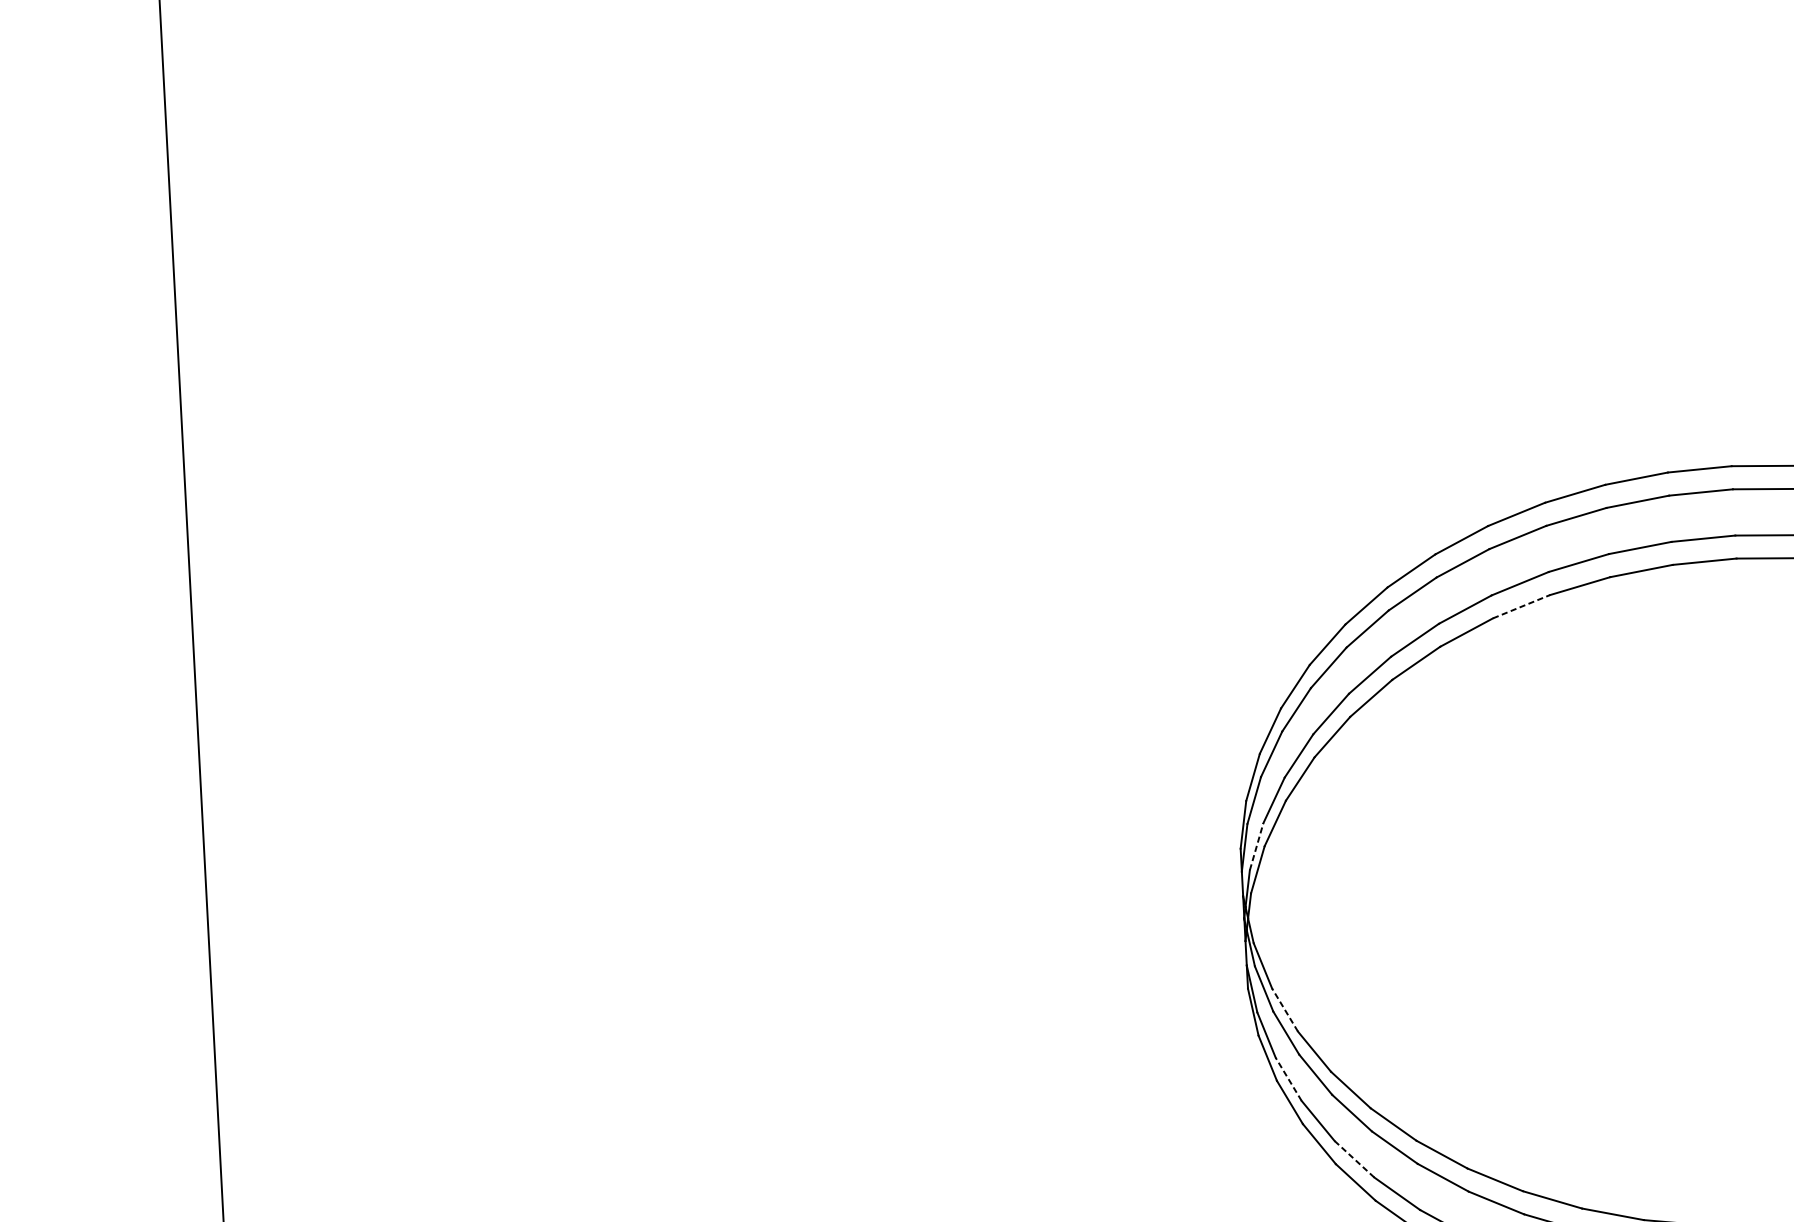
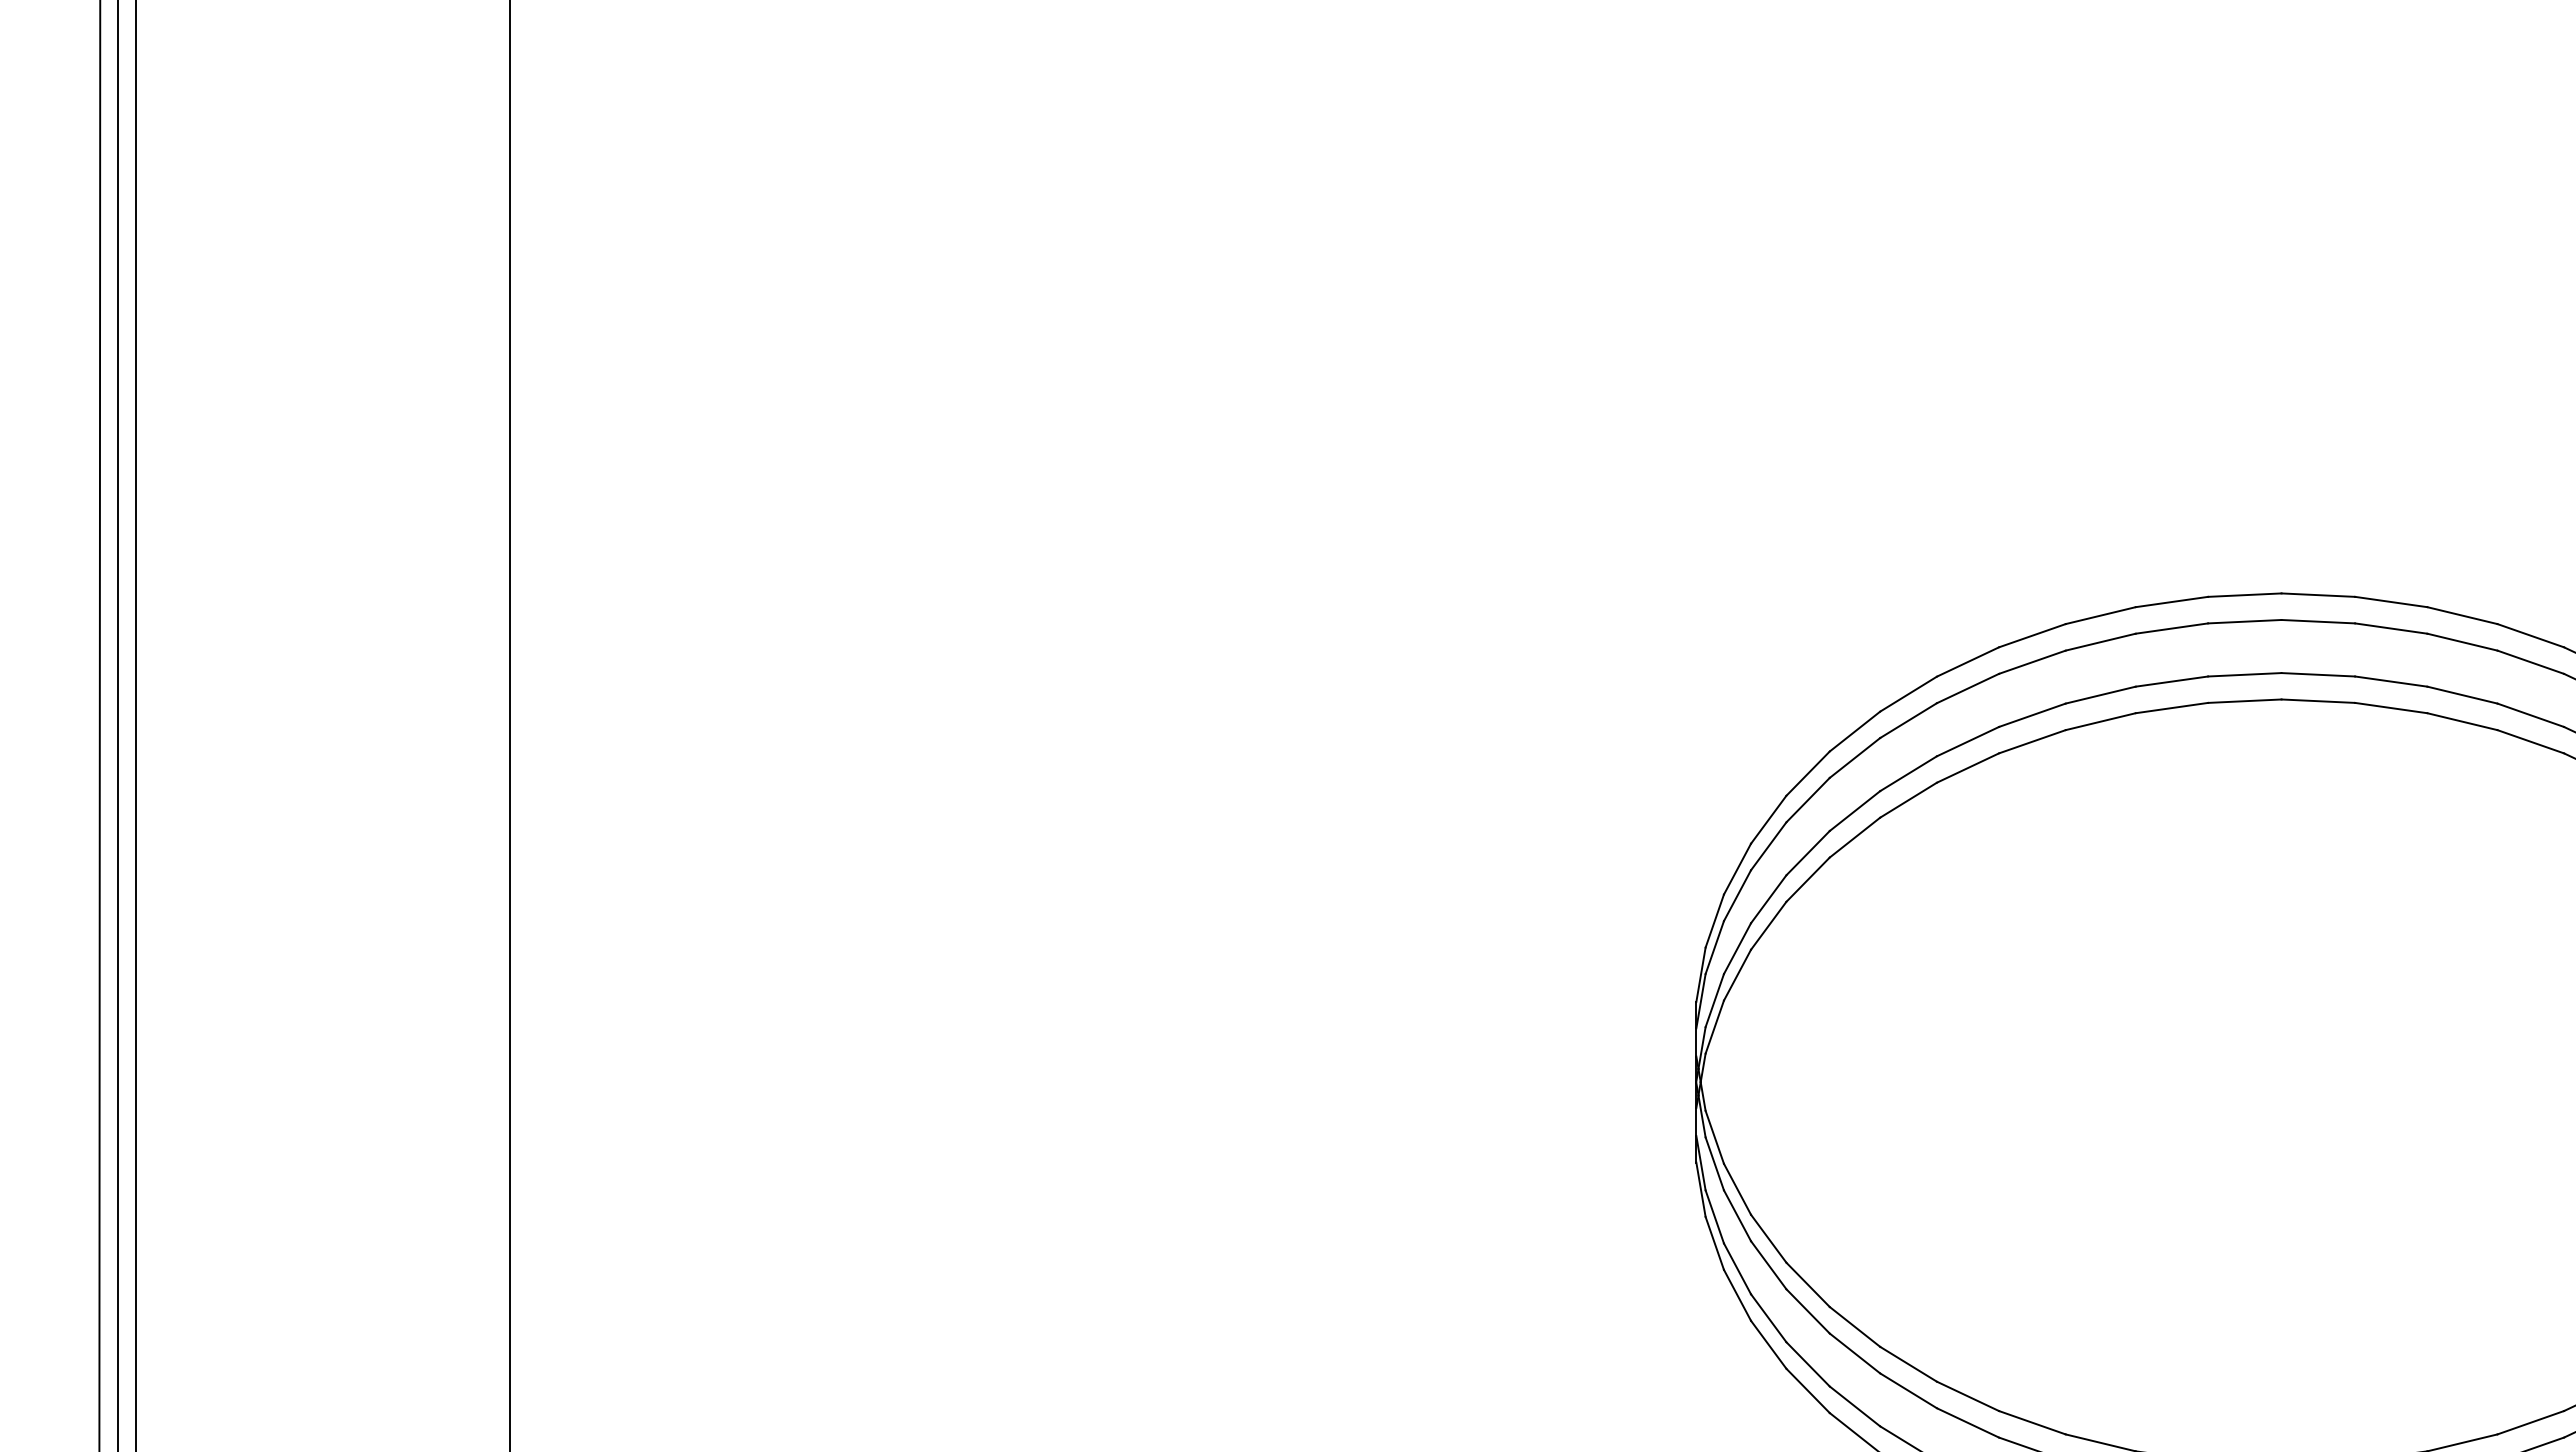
line: (1521, 606) -> (2032, 741), dashed -> solid
line: (1256, 846) -> (1714, 1000), dashed -> solid
line: (1285, 1010) -> (1737, 1189), dashed -> solid
line: (1288, 1079) -> (1737, 1268), dashed -> solid
line: (1354, 1159) -> (1808, 1364), dashed -> solid

